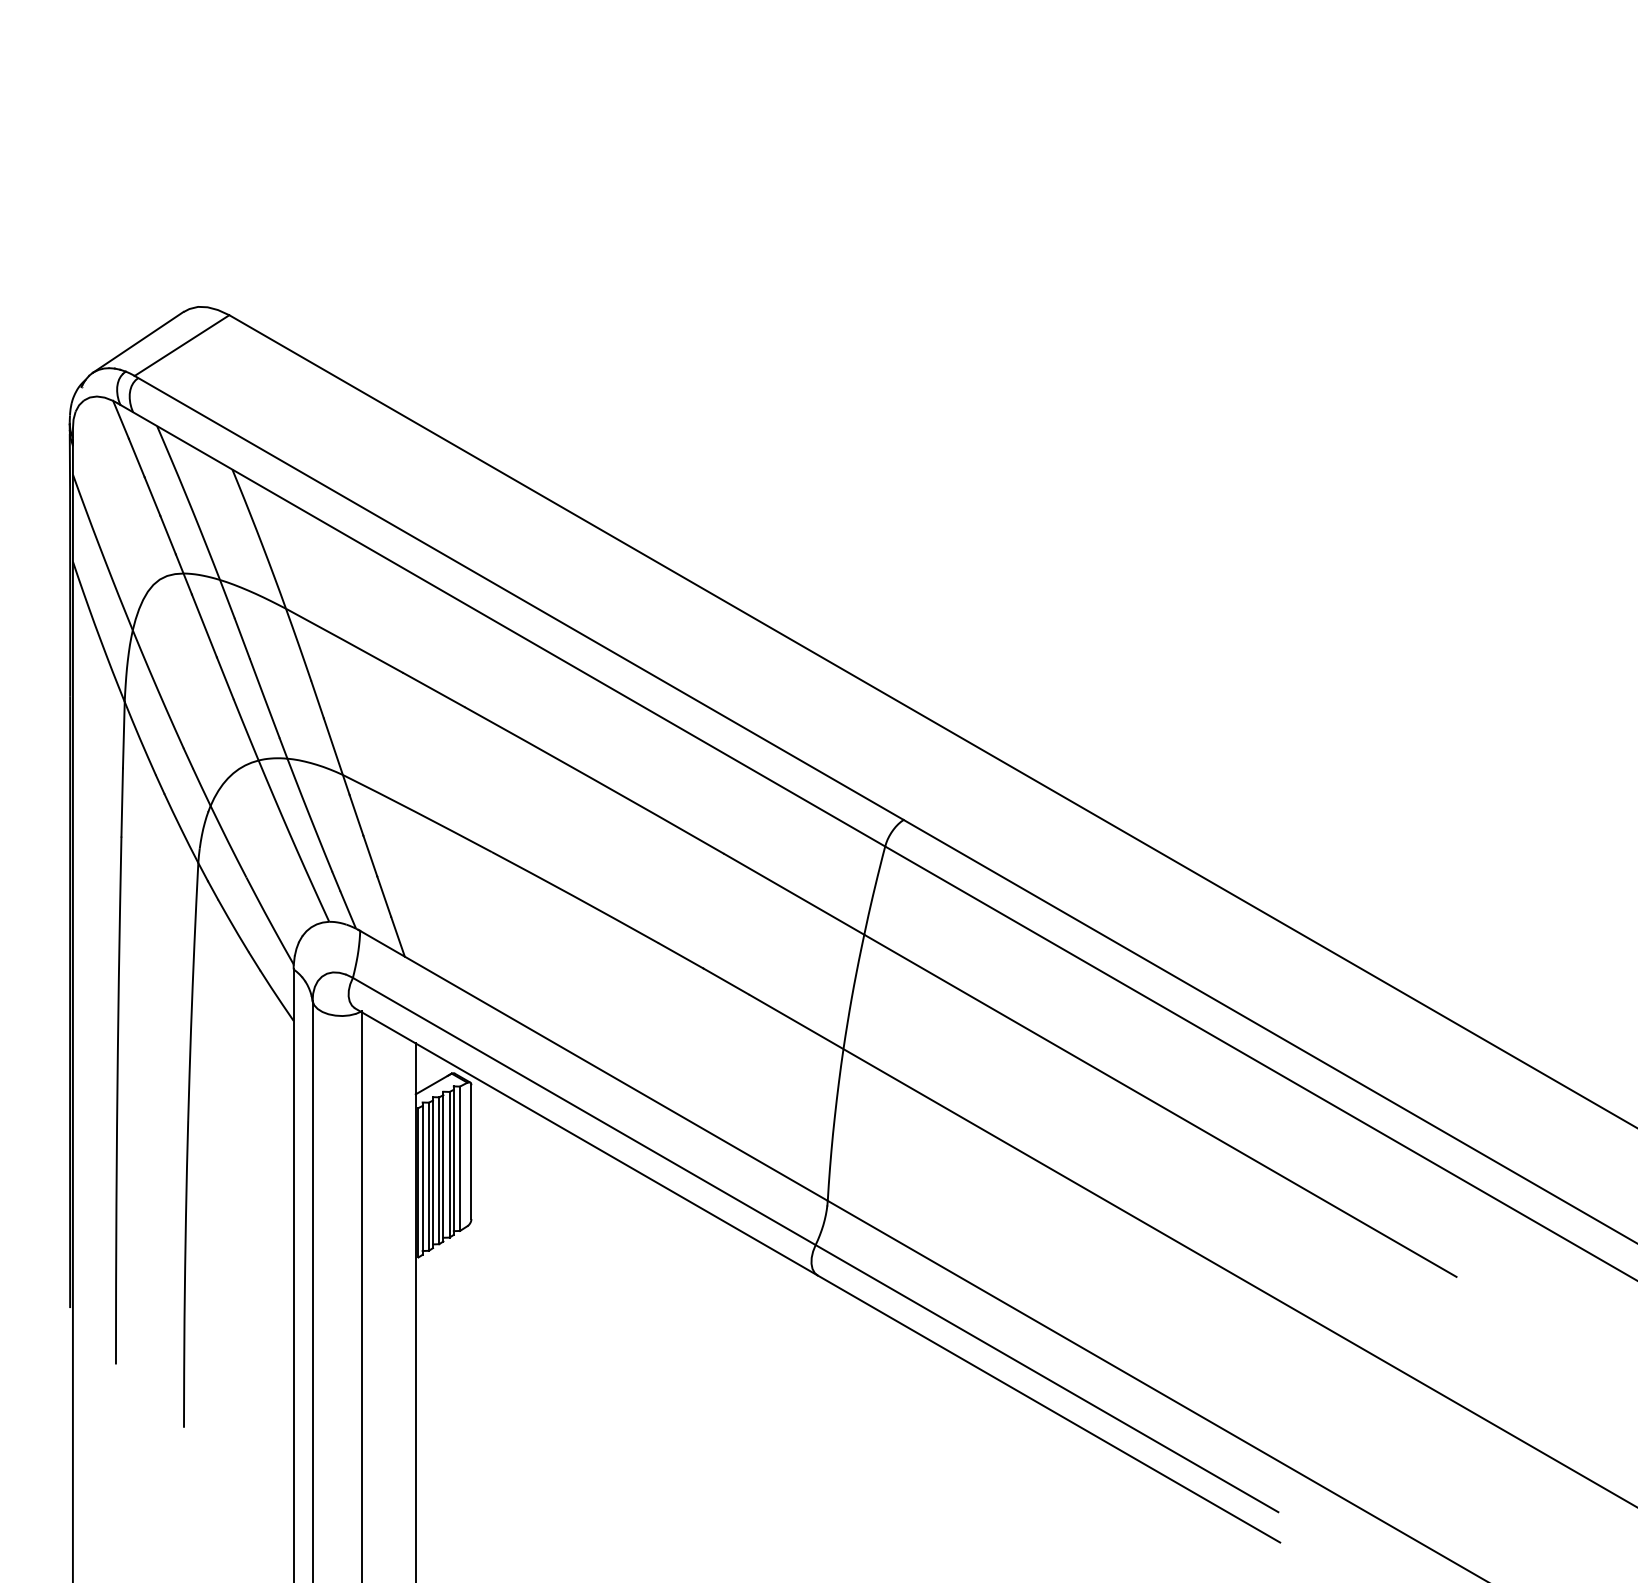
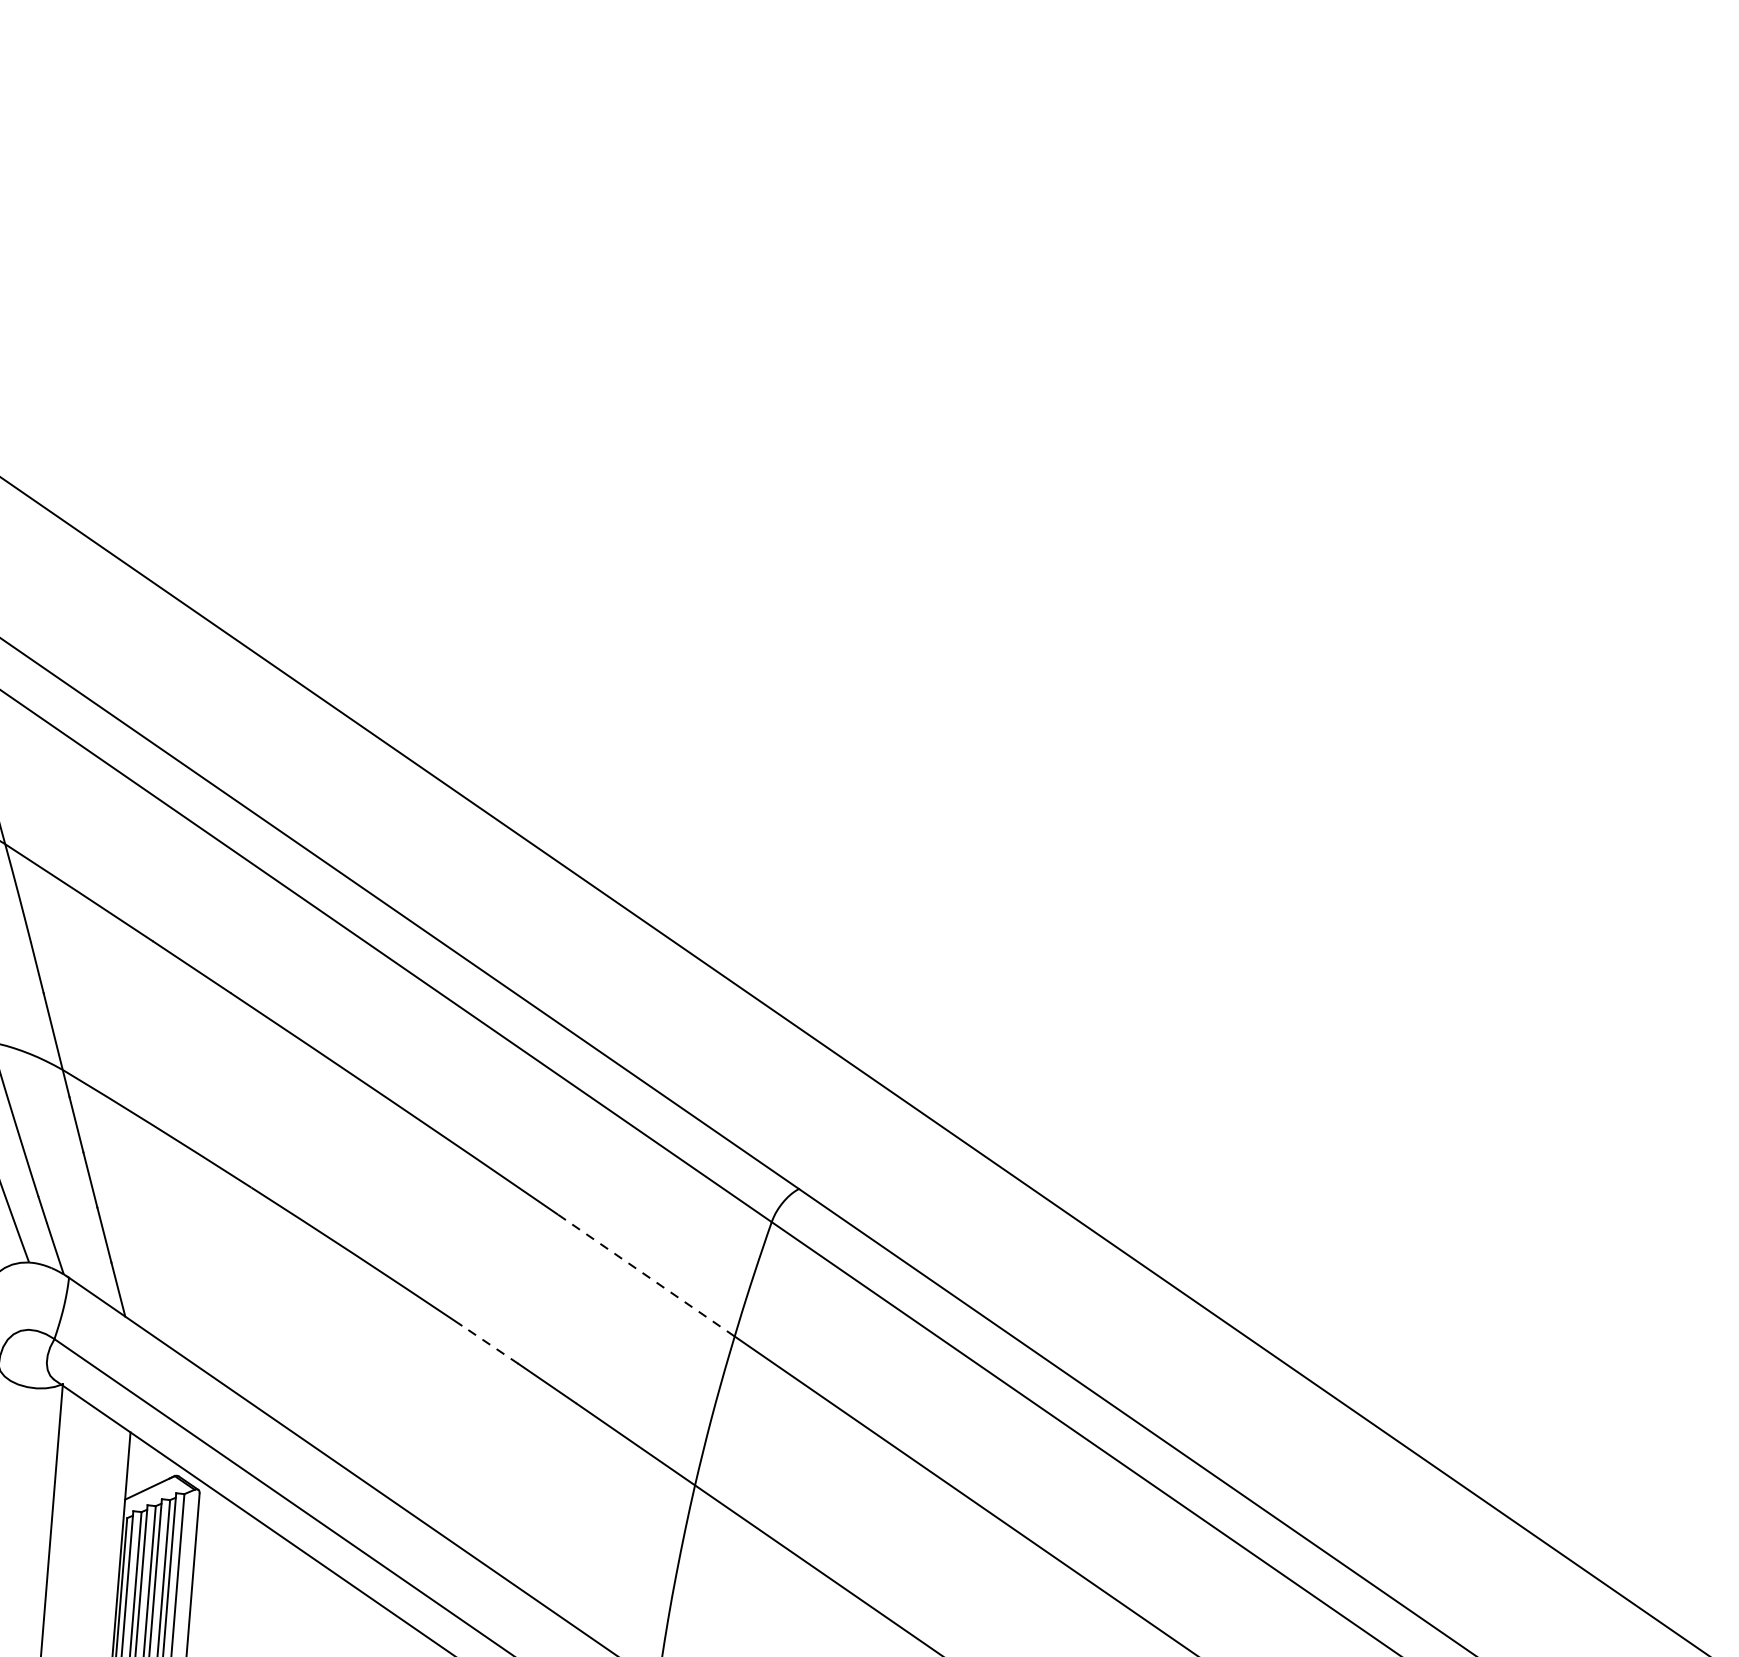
line: (794, 894) -> (646, 1275), solid -> dashed
line: (681, 955) -> (490, 1344), solid -> dashed

